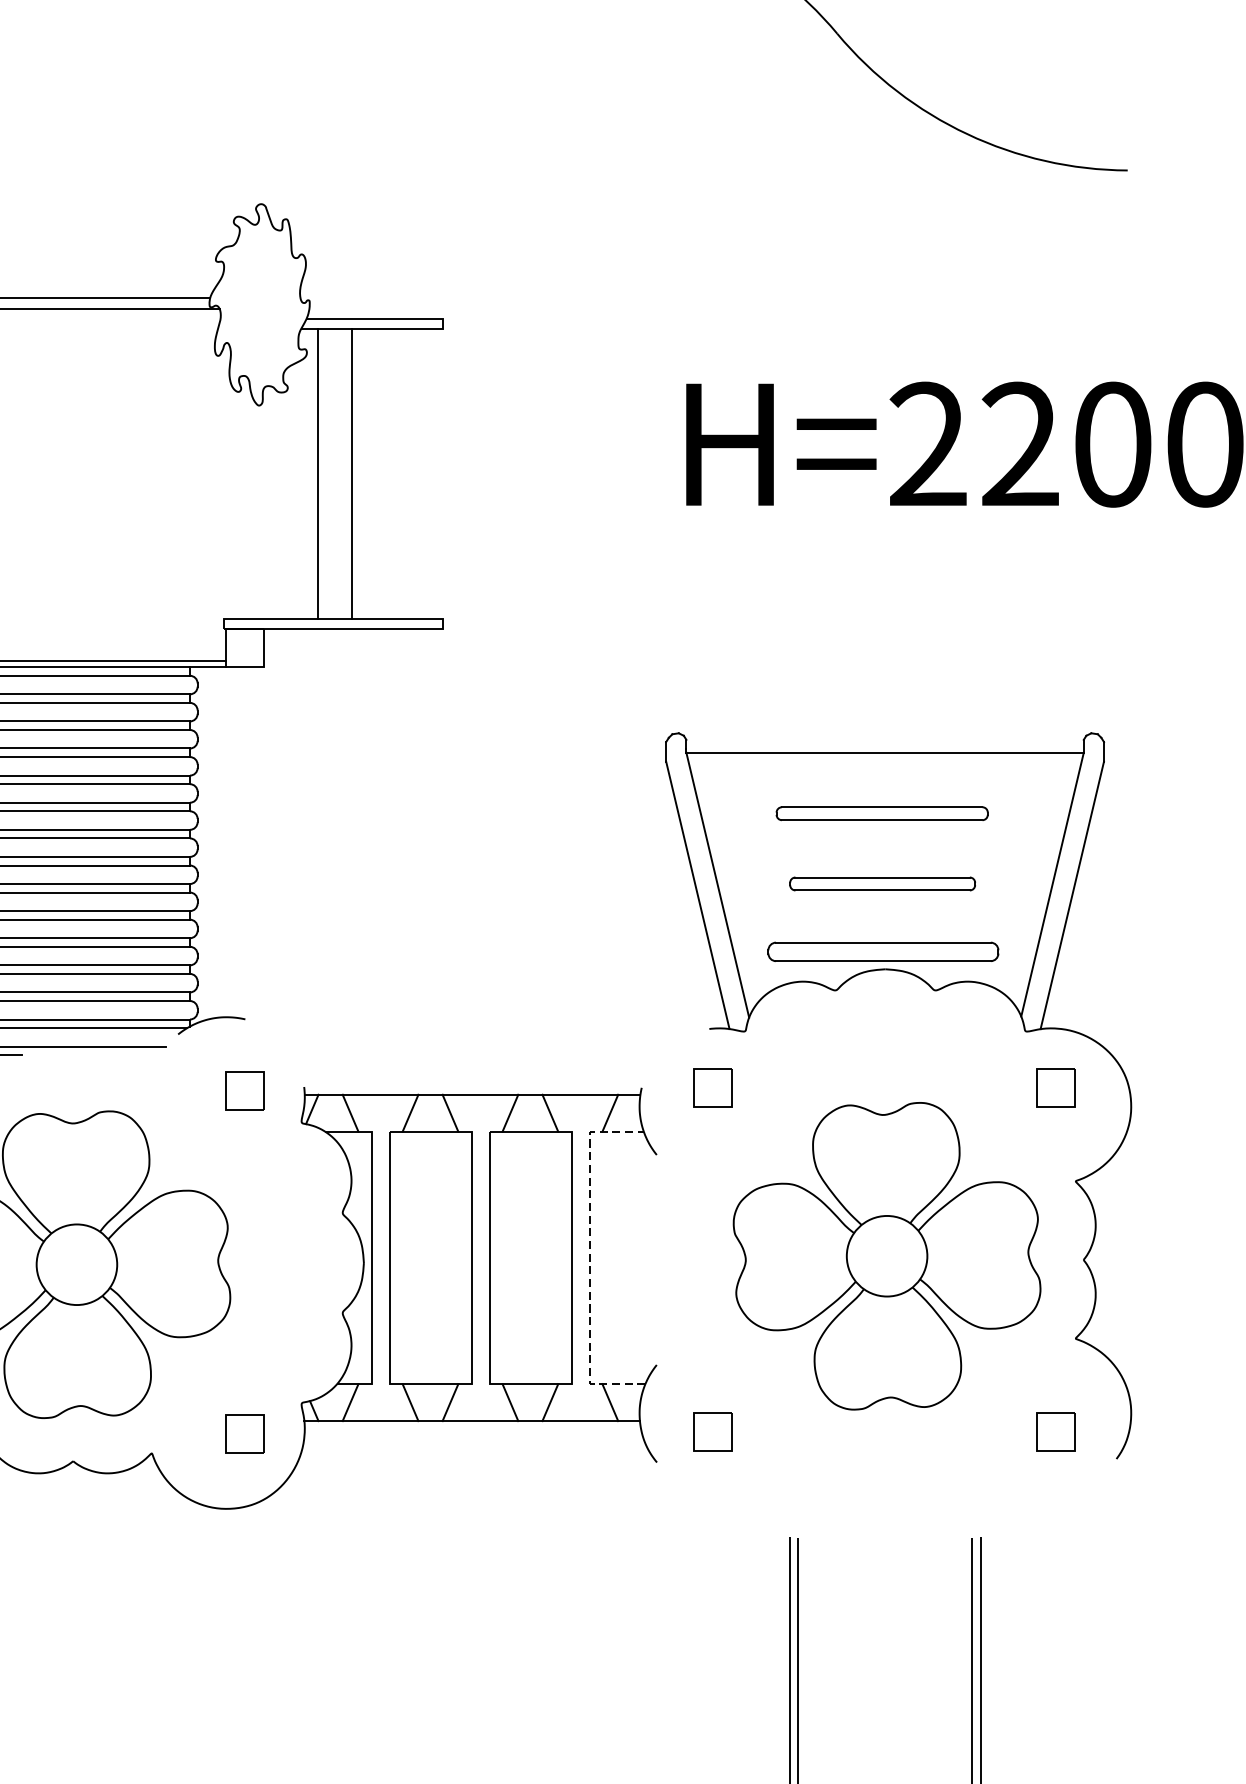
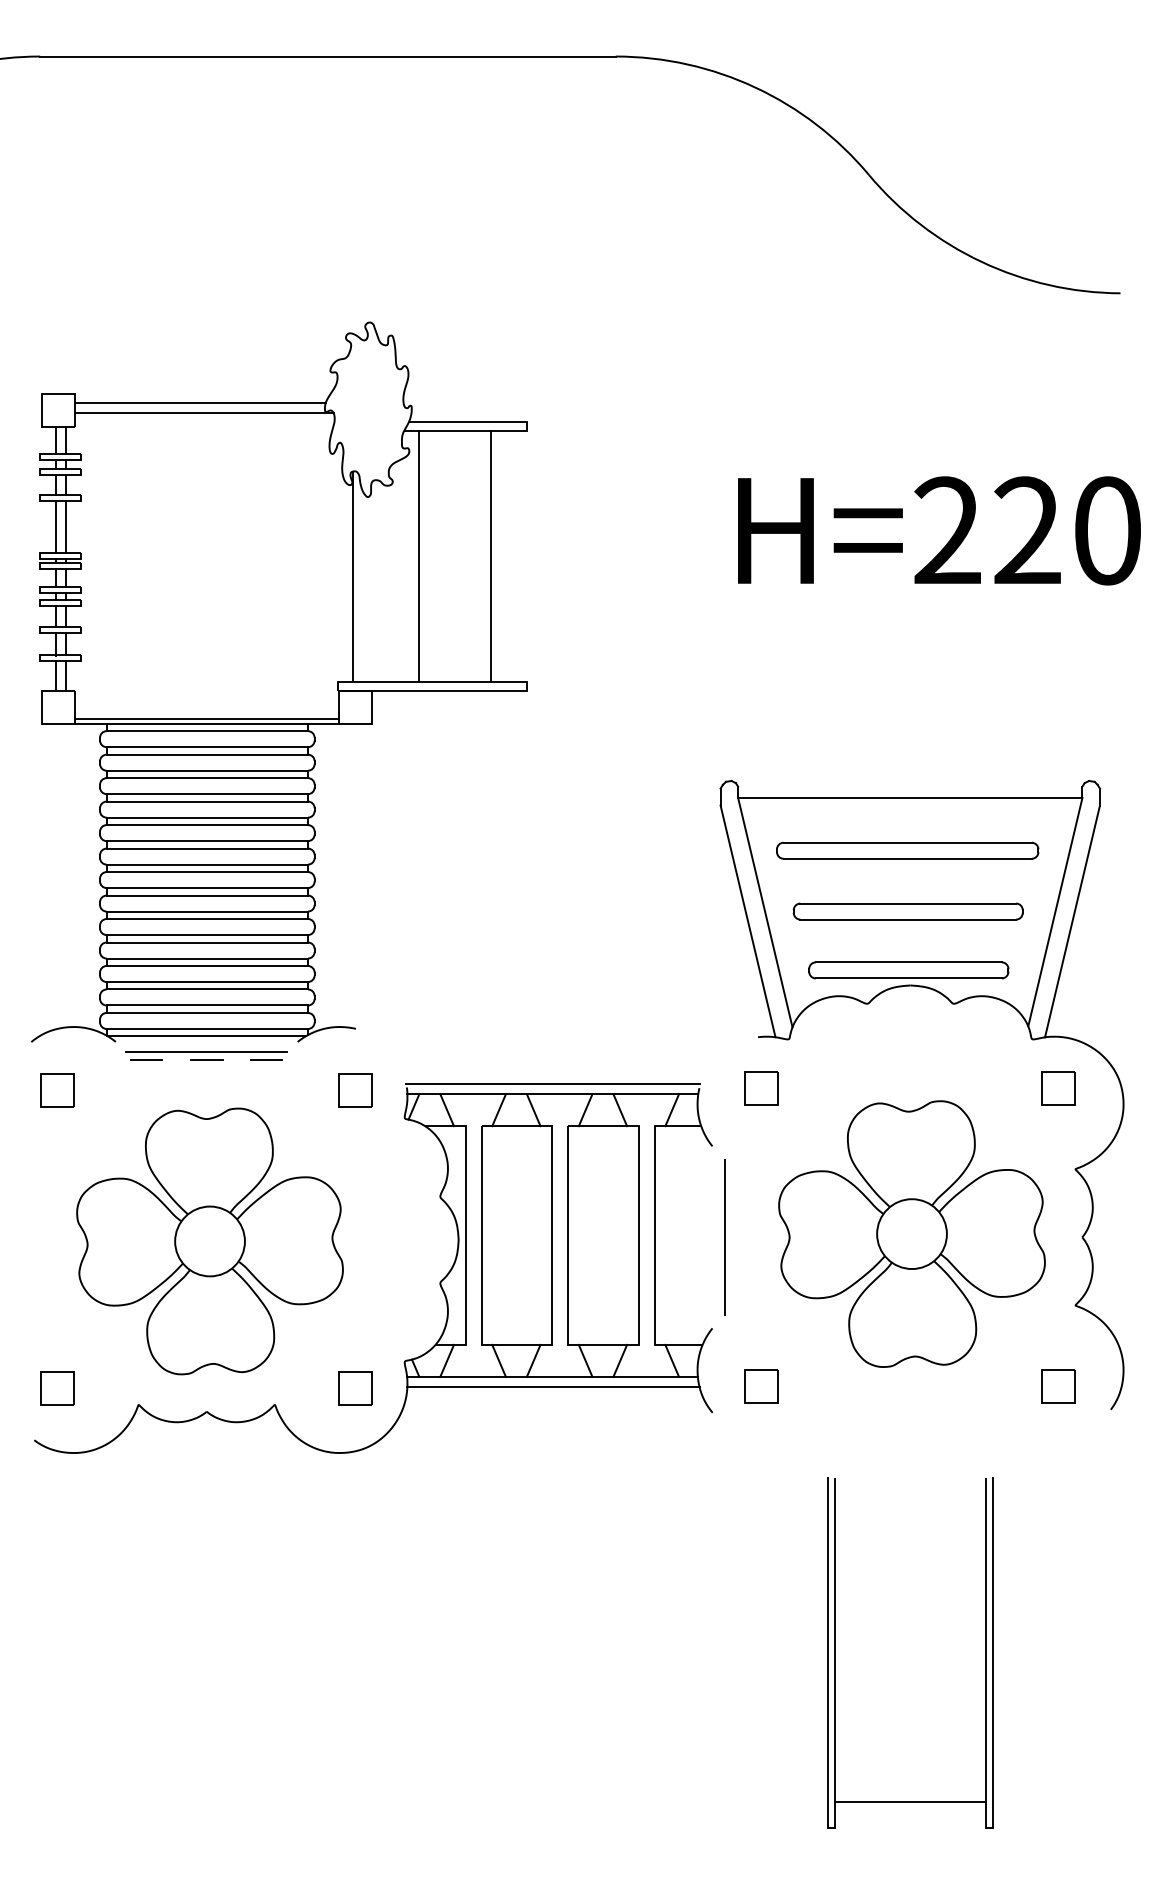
line: (352, 474) -> (491, 556), moved
line: (241, 497) -> (352, 576), added
part: (881, 813) -> (907, 850), size x1.43
part: (881, 883) -> (907, 911), size x1.43
line: (72, 1054) -> (206, 1059), added
line: (142, 1054) -> (266, 1059), added
line: (473, 1083) -> (553, 1084), added
line: (589, 1259) -> (654, 1236), dashed -> solid
line: (670, 1260) -> (724, 1237), added
line: (473, 1432) -> (553, 1386), added

